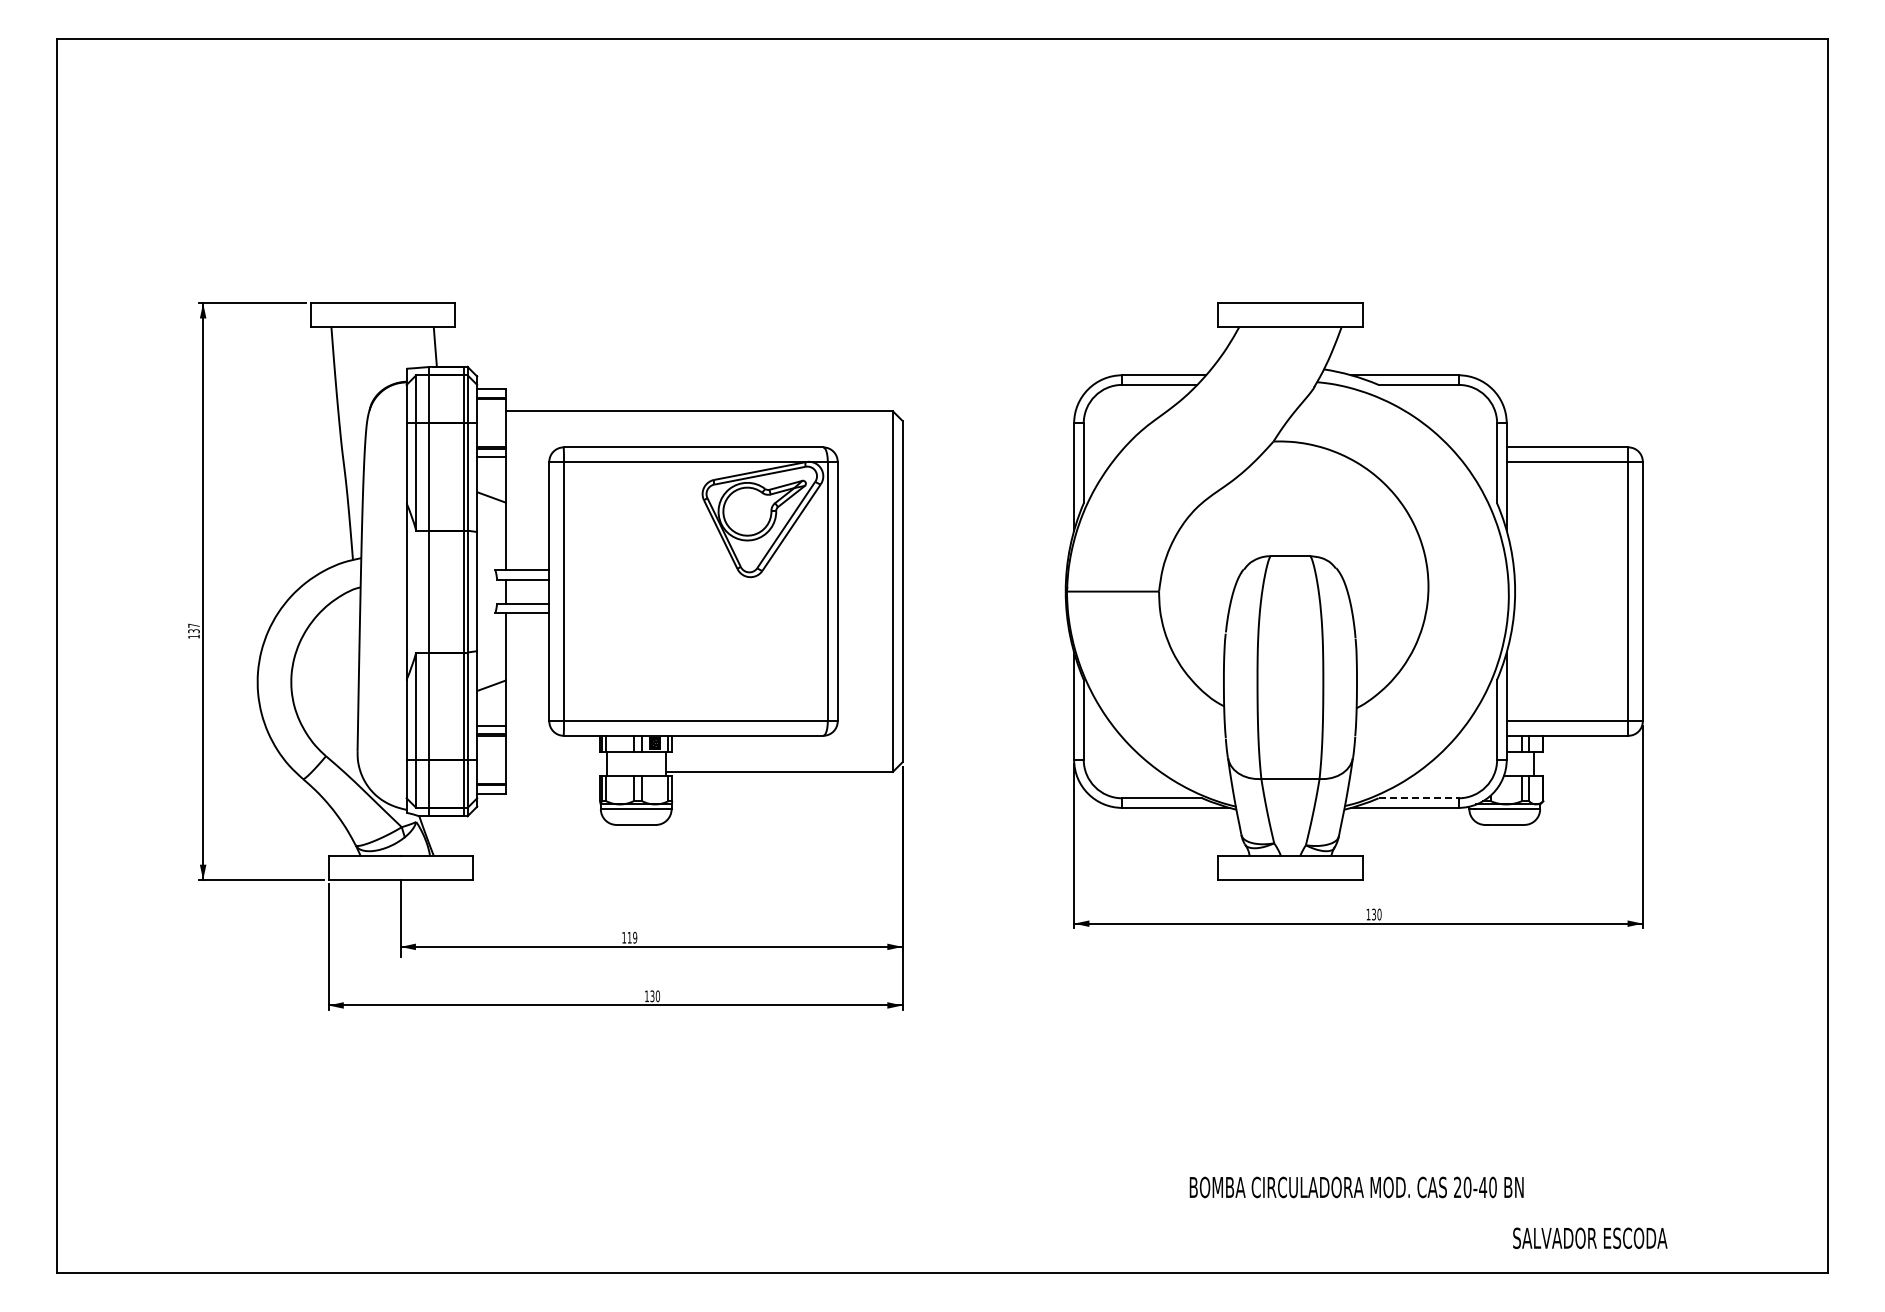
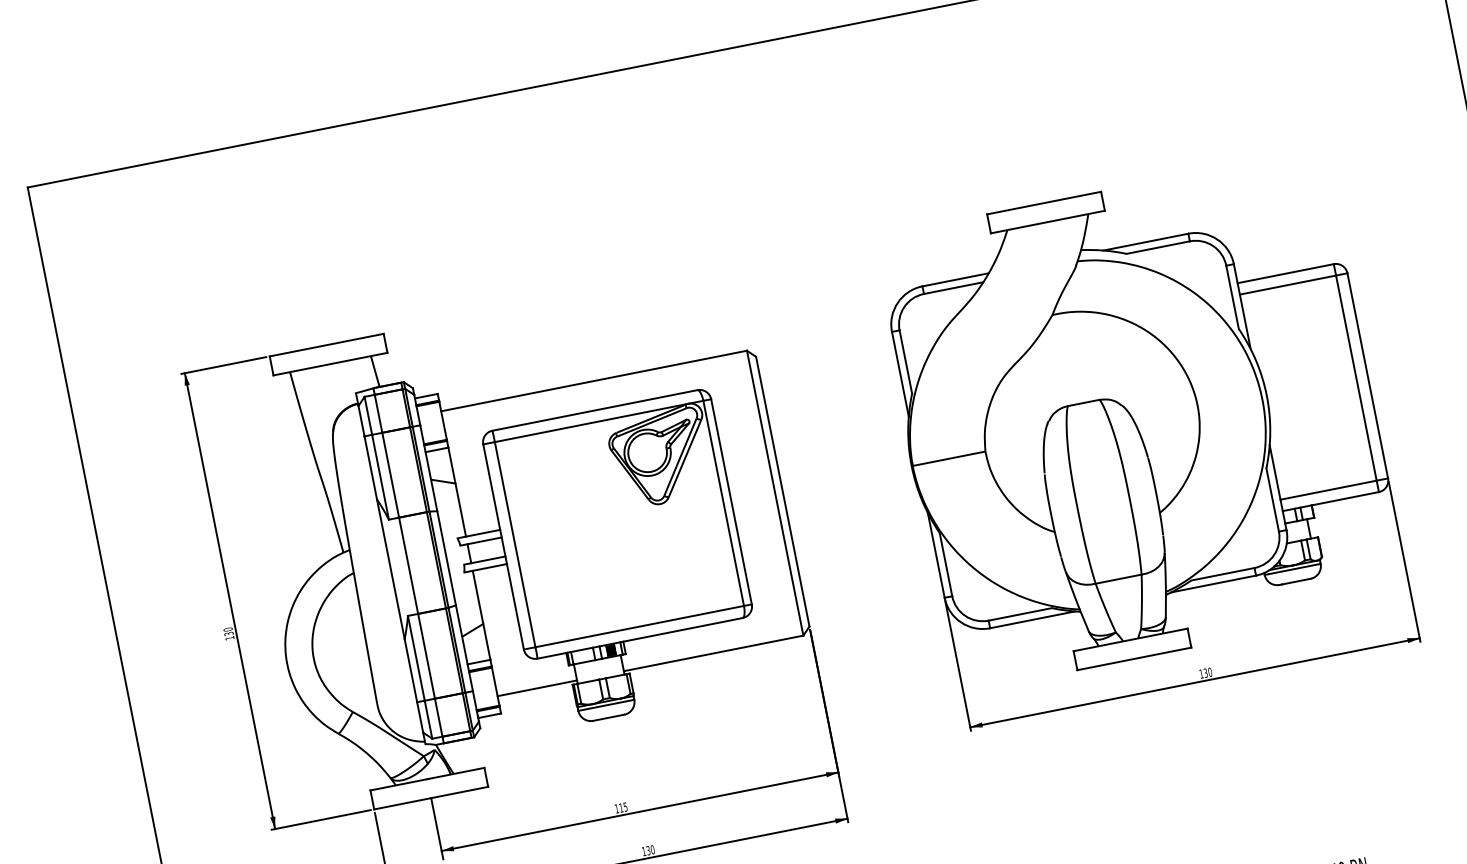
text: (193, 625) -> (227, 629), 137 -> 130
line: (556, 771) -> (537, 688), added
line: (1419, 798) -> (1223, 574), dashed -> solid
text: (635, 937) -> (625, 806), 119 -> 115

